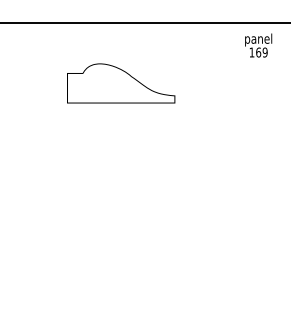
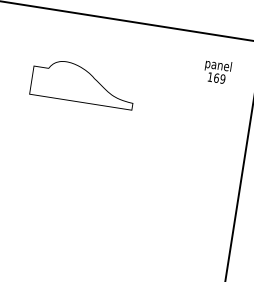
text: (258, 45) -> (217, 71), moved
part: (121, 83) -> (83, 83), moved

